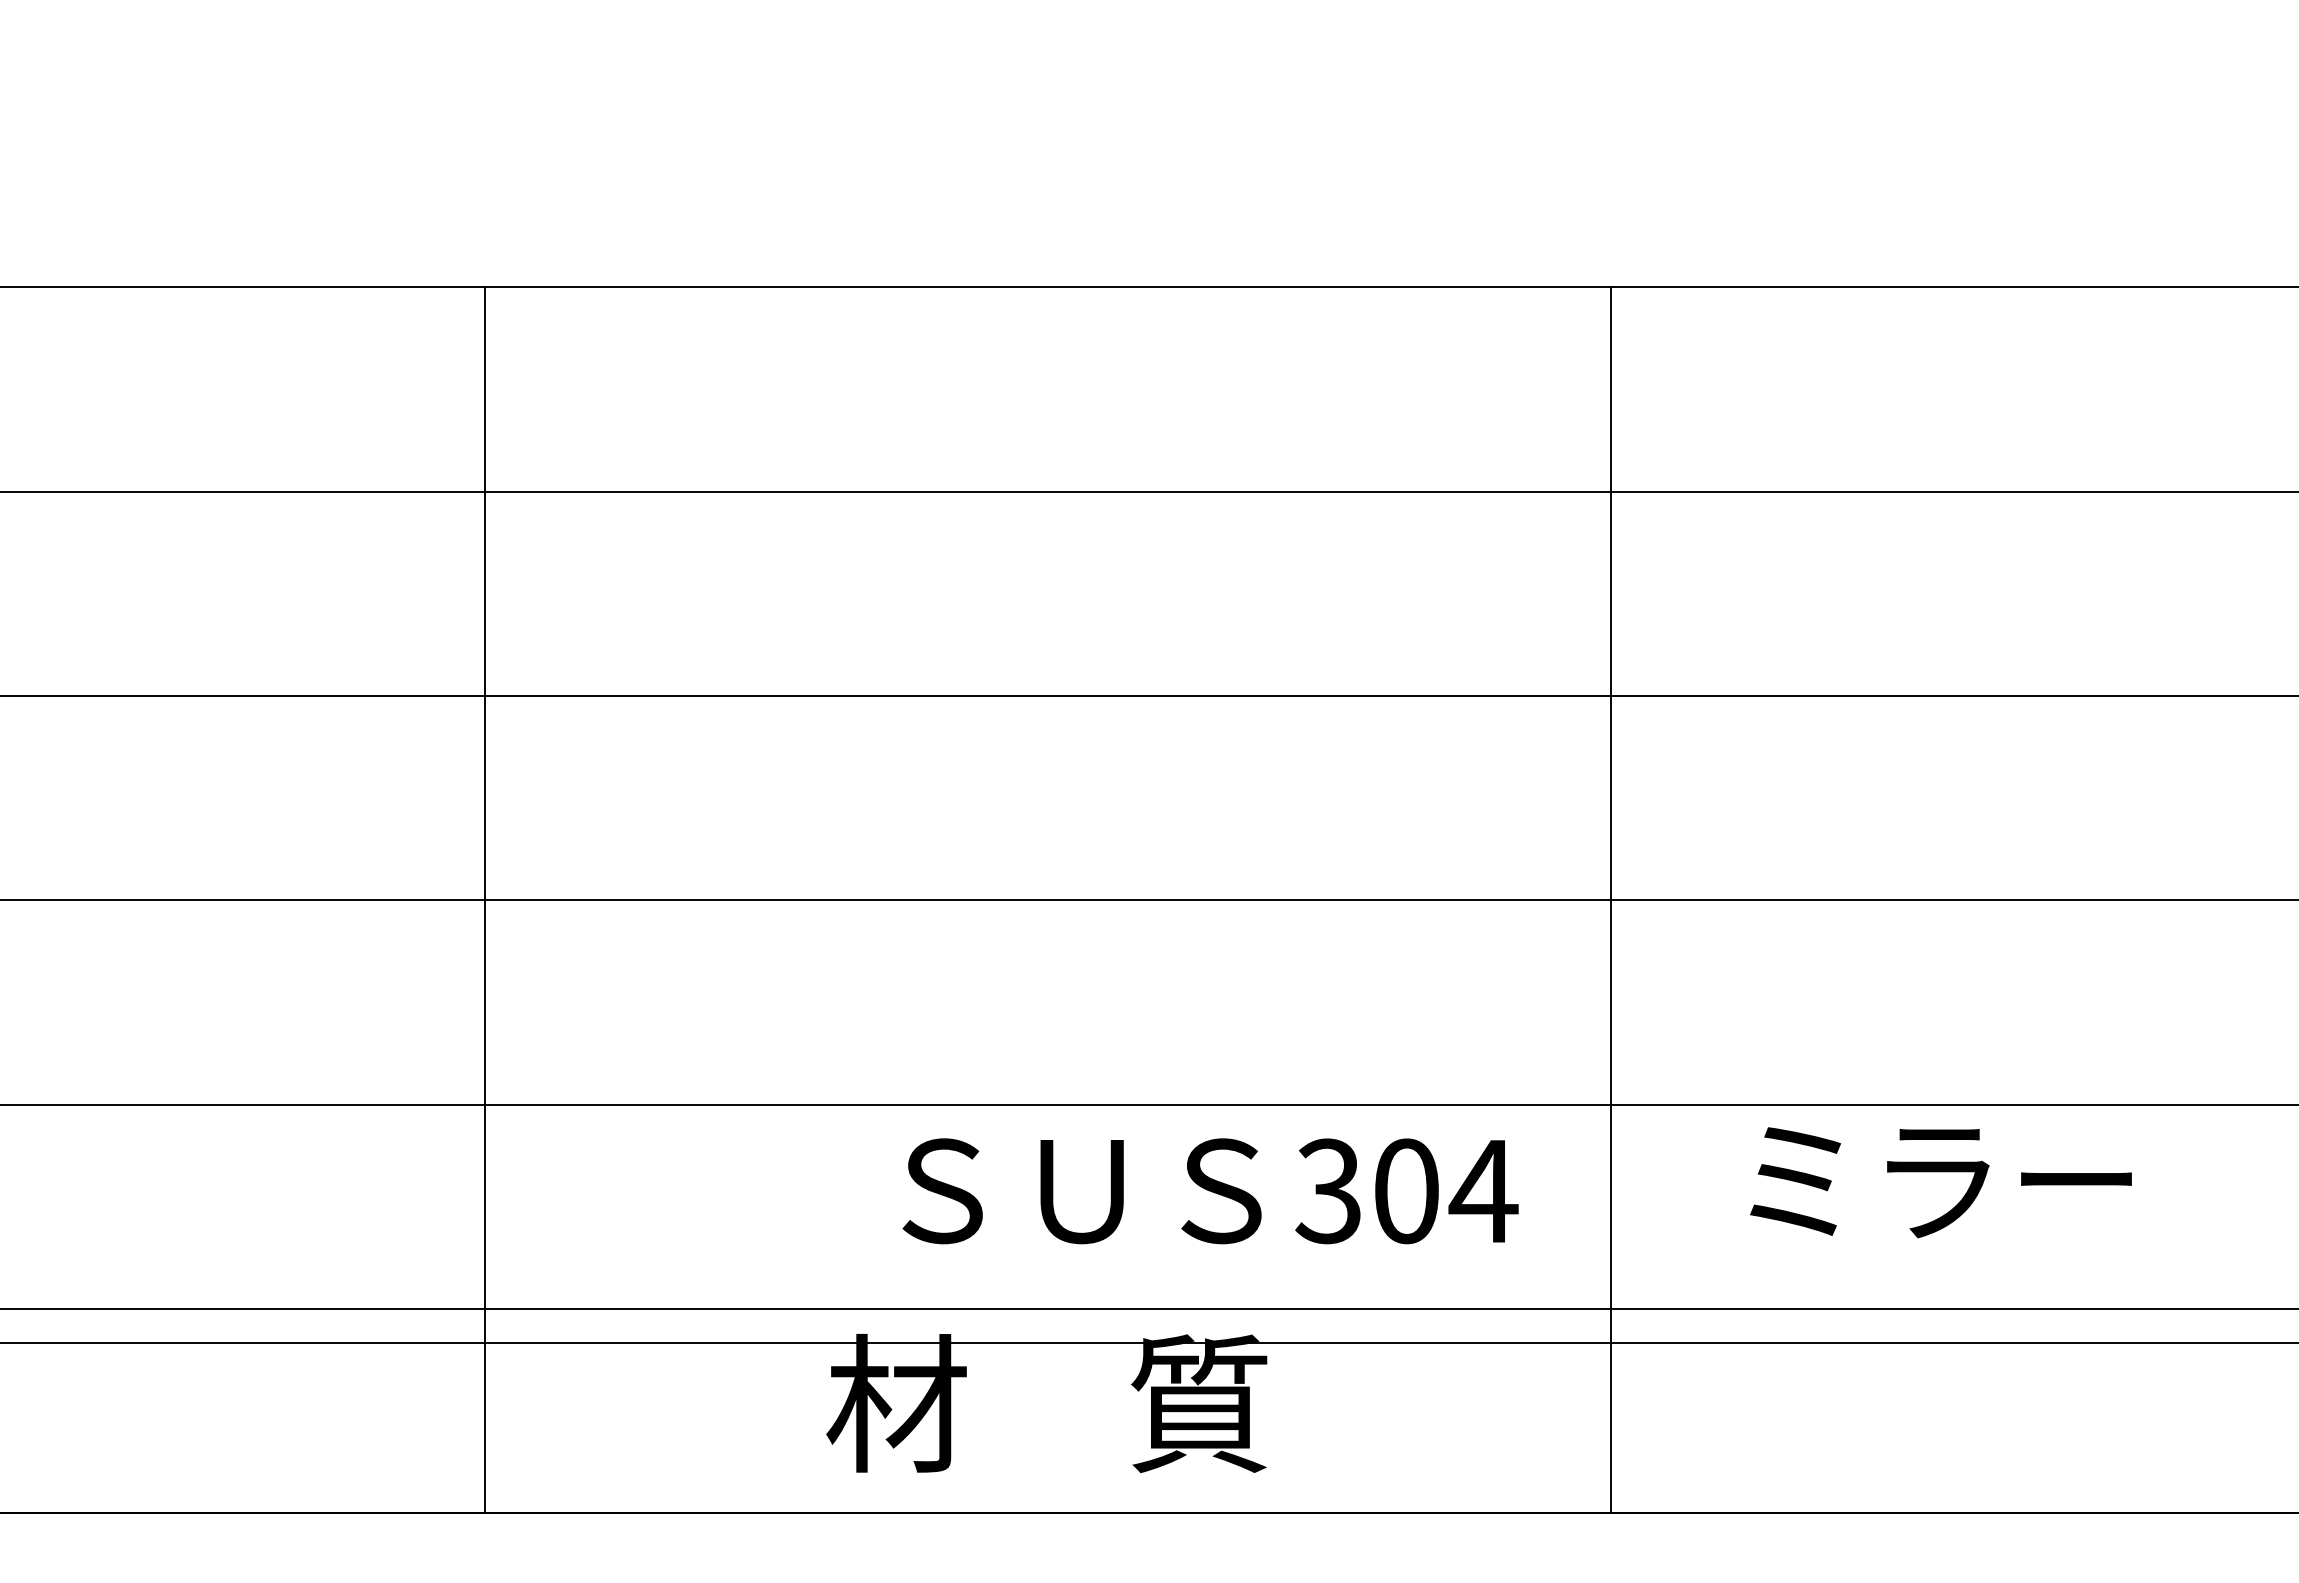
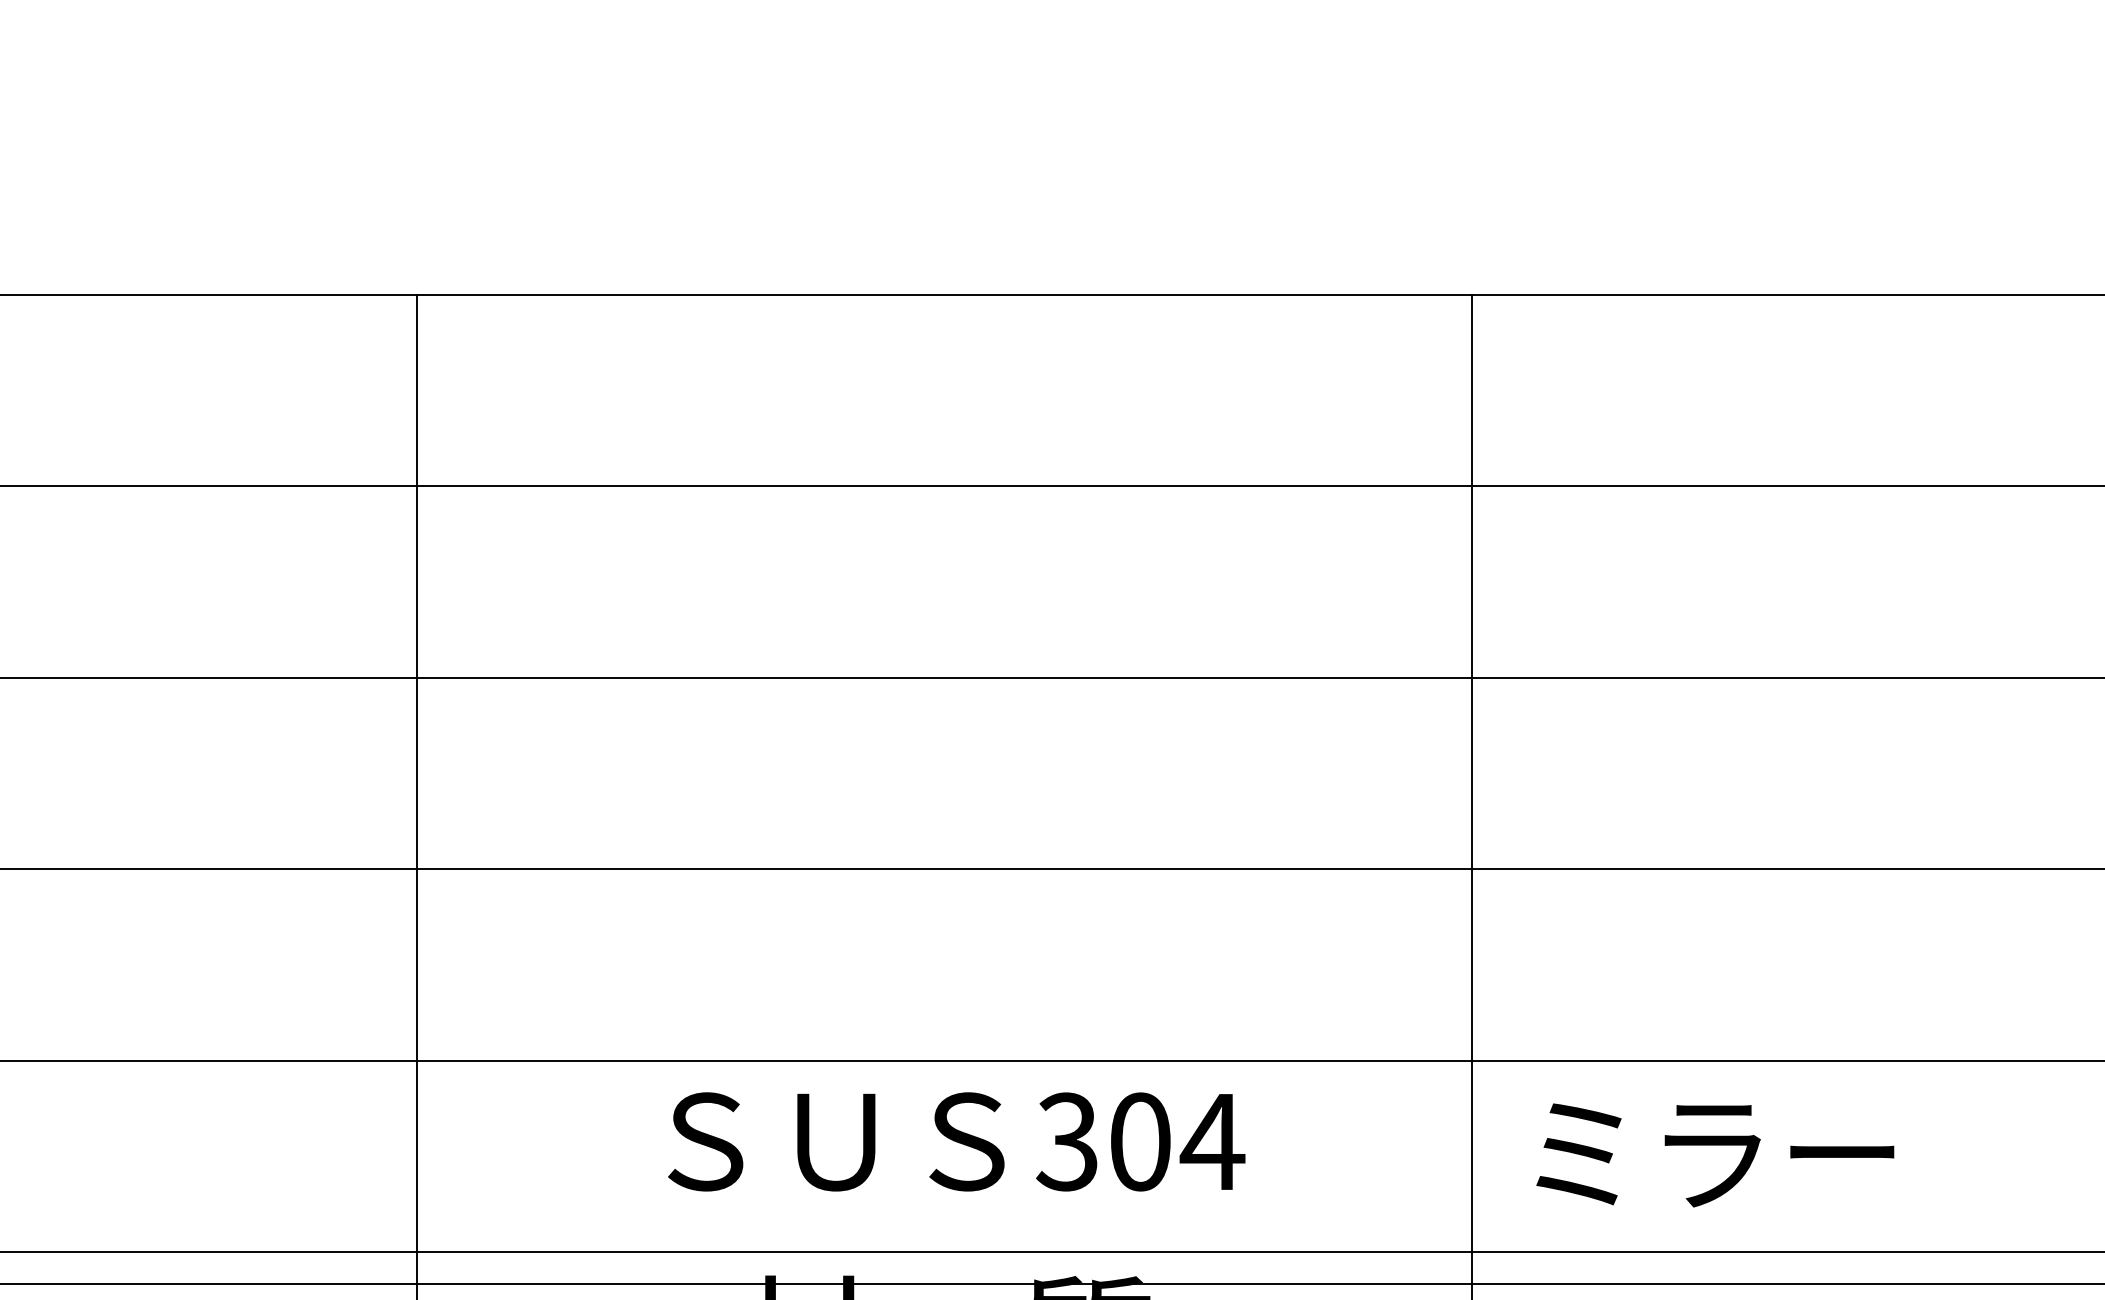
text: (1940, 1182) -> (1714, 1155), moved
text: (1210, 1191) -> (956, 1142), moved

